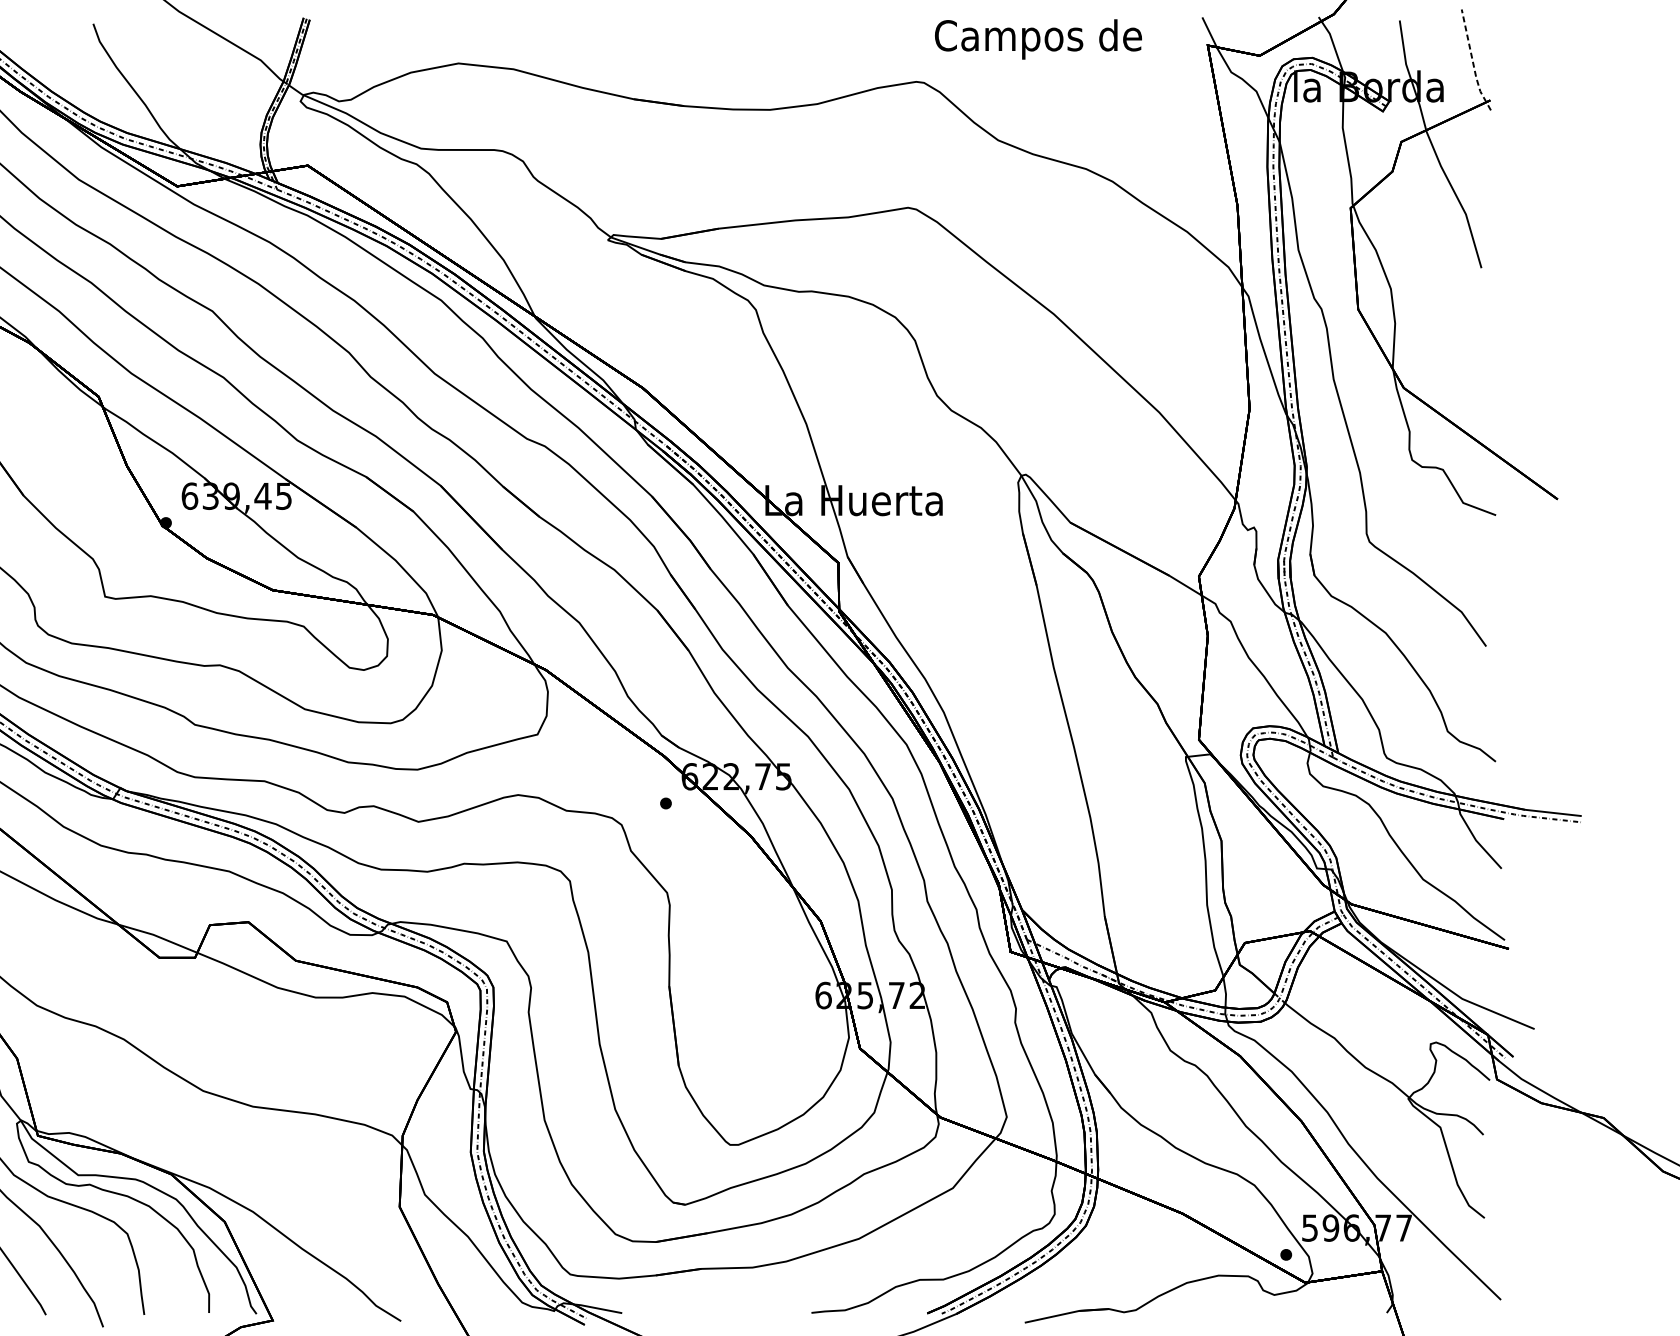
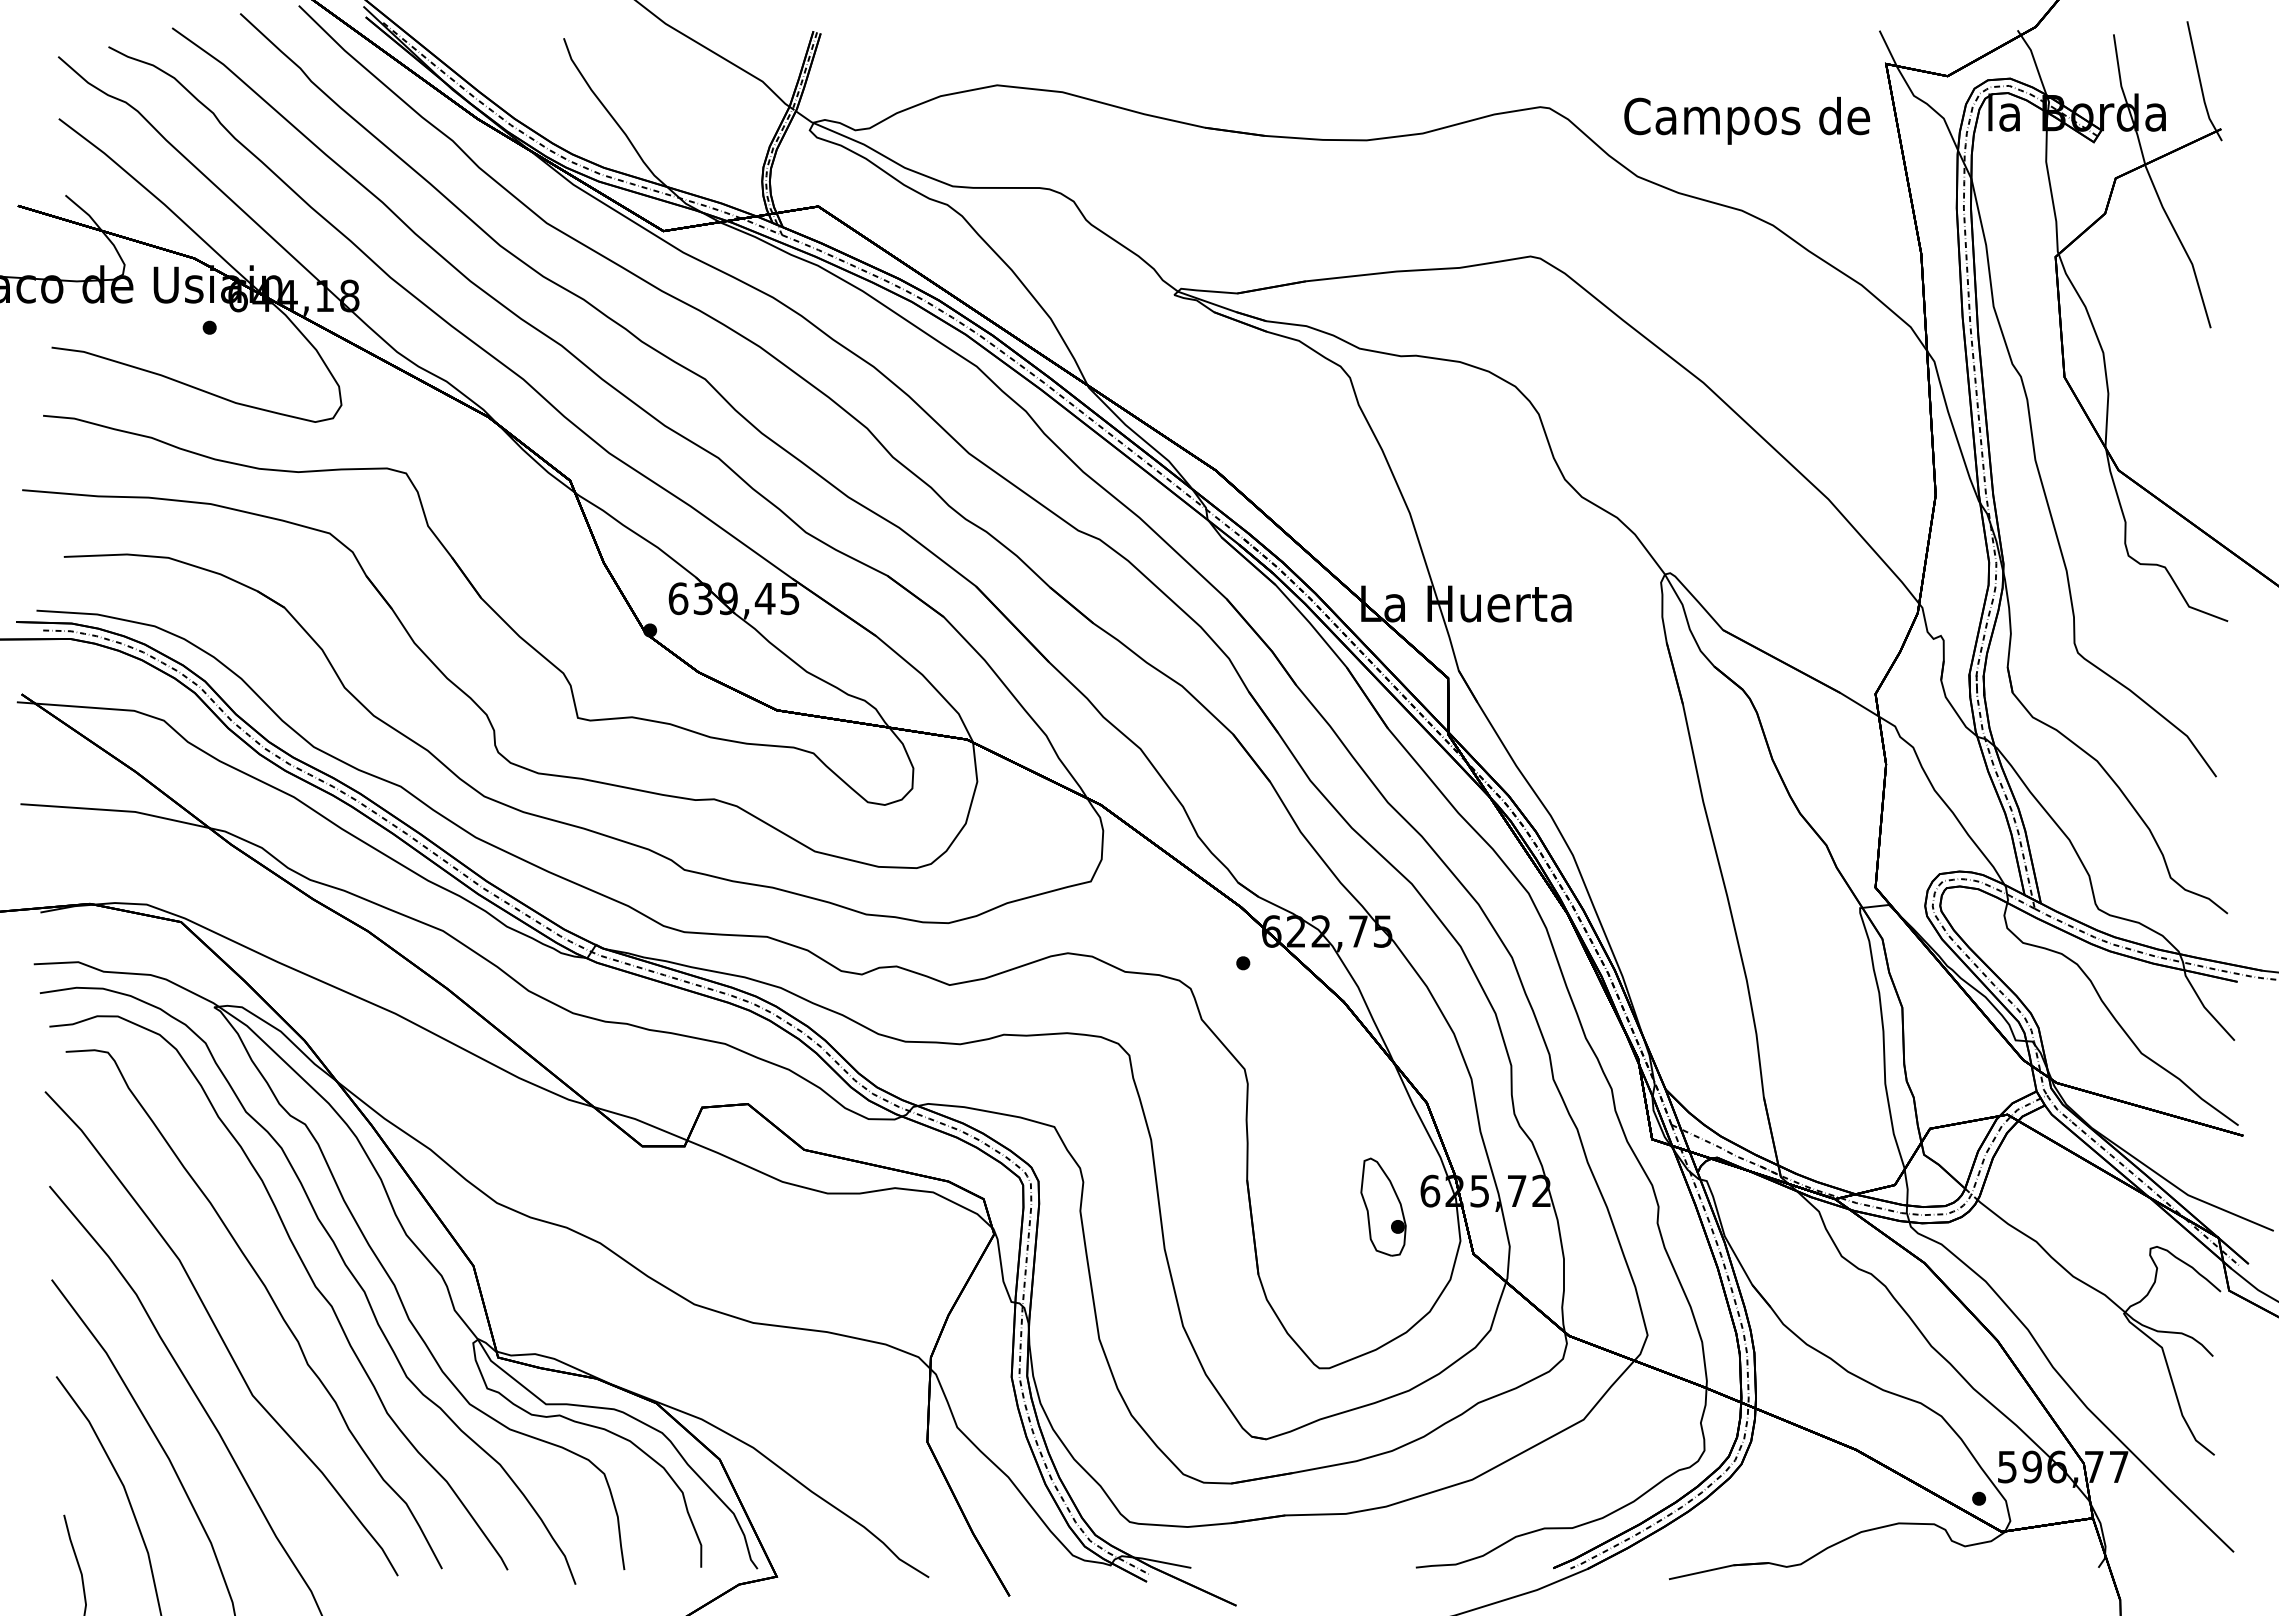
text: (1038, 39) -> (1747, 120), moved
line: (1472, 61) -> (2200, 83), dashed -> solid
part: (784, 1008) -> (1383, 1206), added

